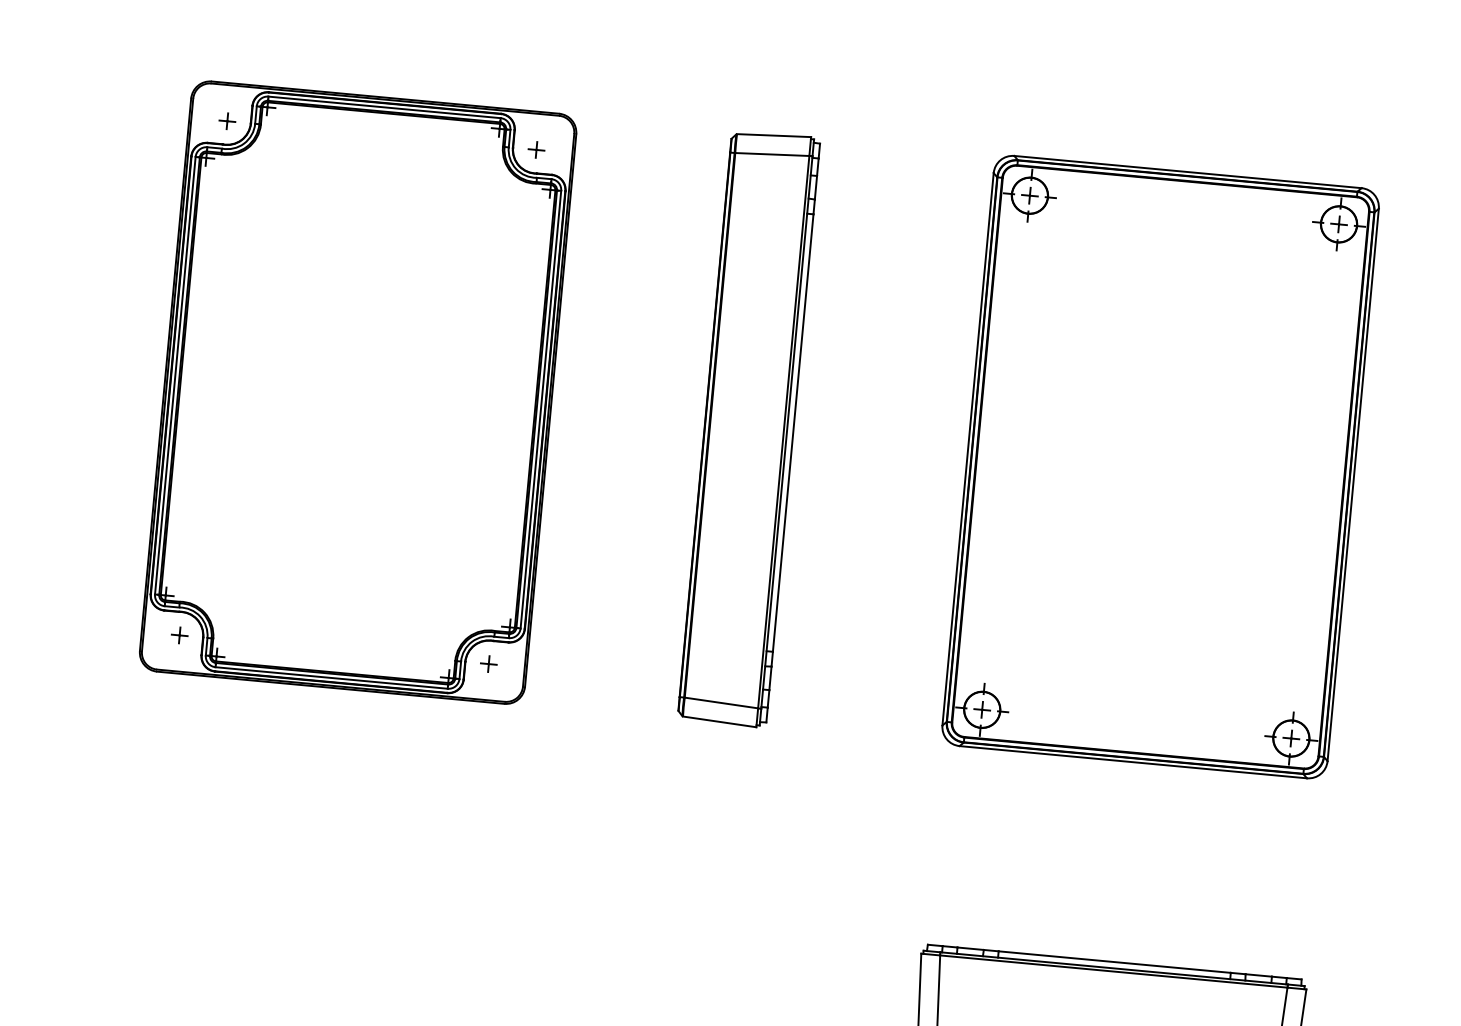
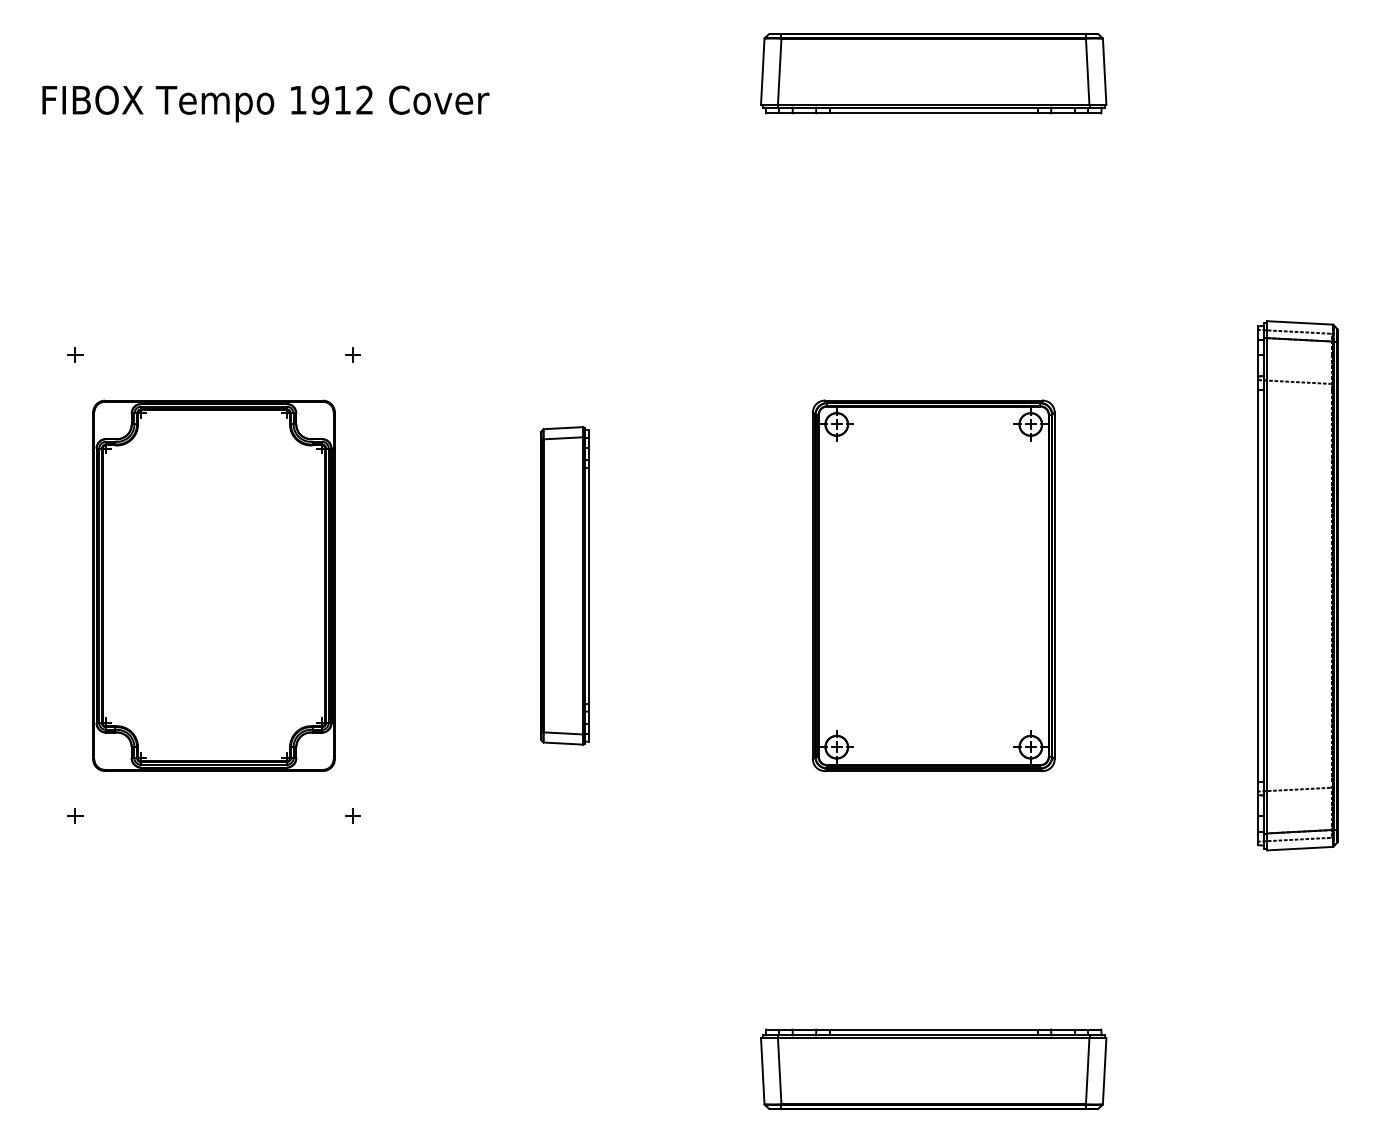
part: (357, 392) -> (213, 585), size x0.7
part: (748, 428) -> (564, 585), size x0.6
part: (1160, 466) -> (933, 585), size x0.7

